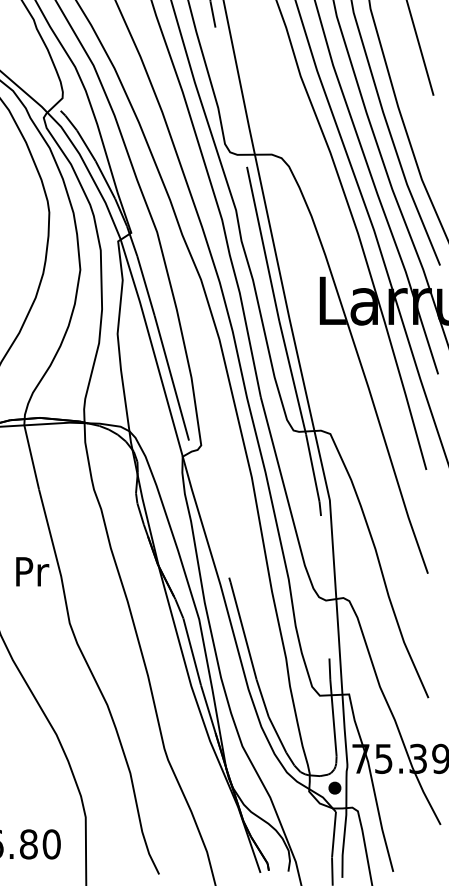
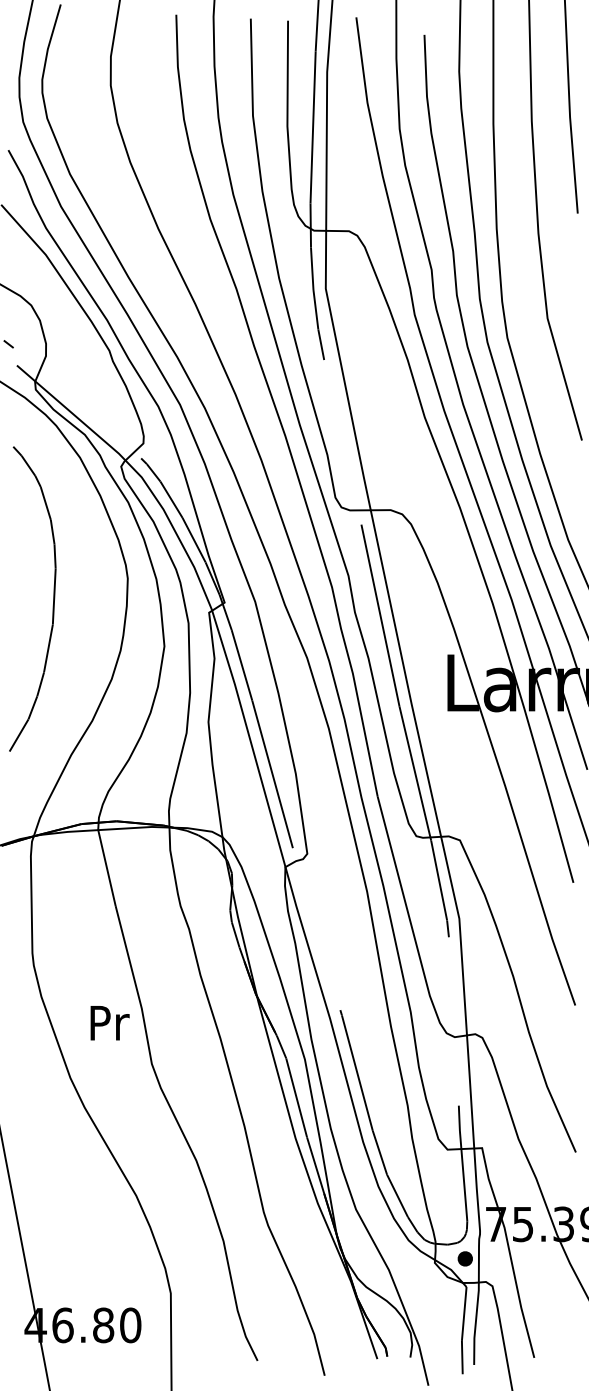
text: (32, 572) -> (109, 1023), moved

